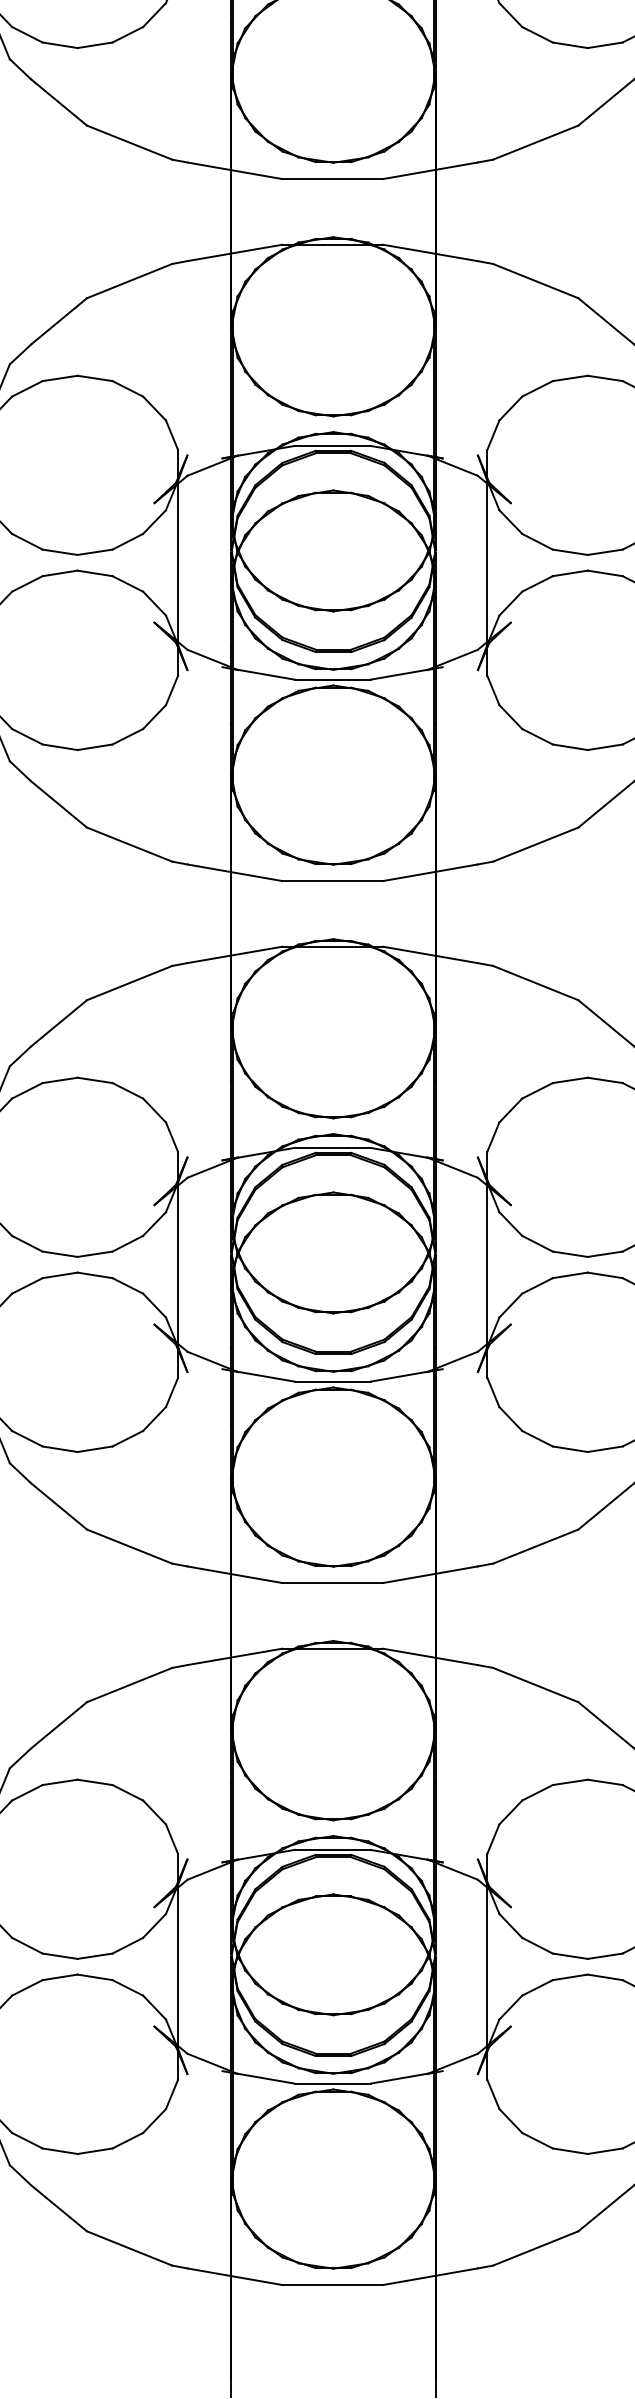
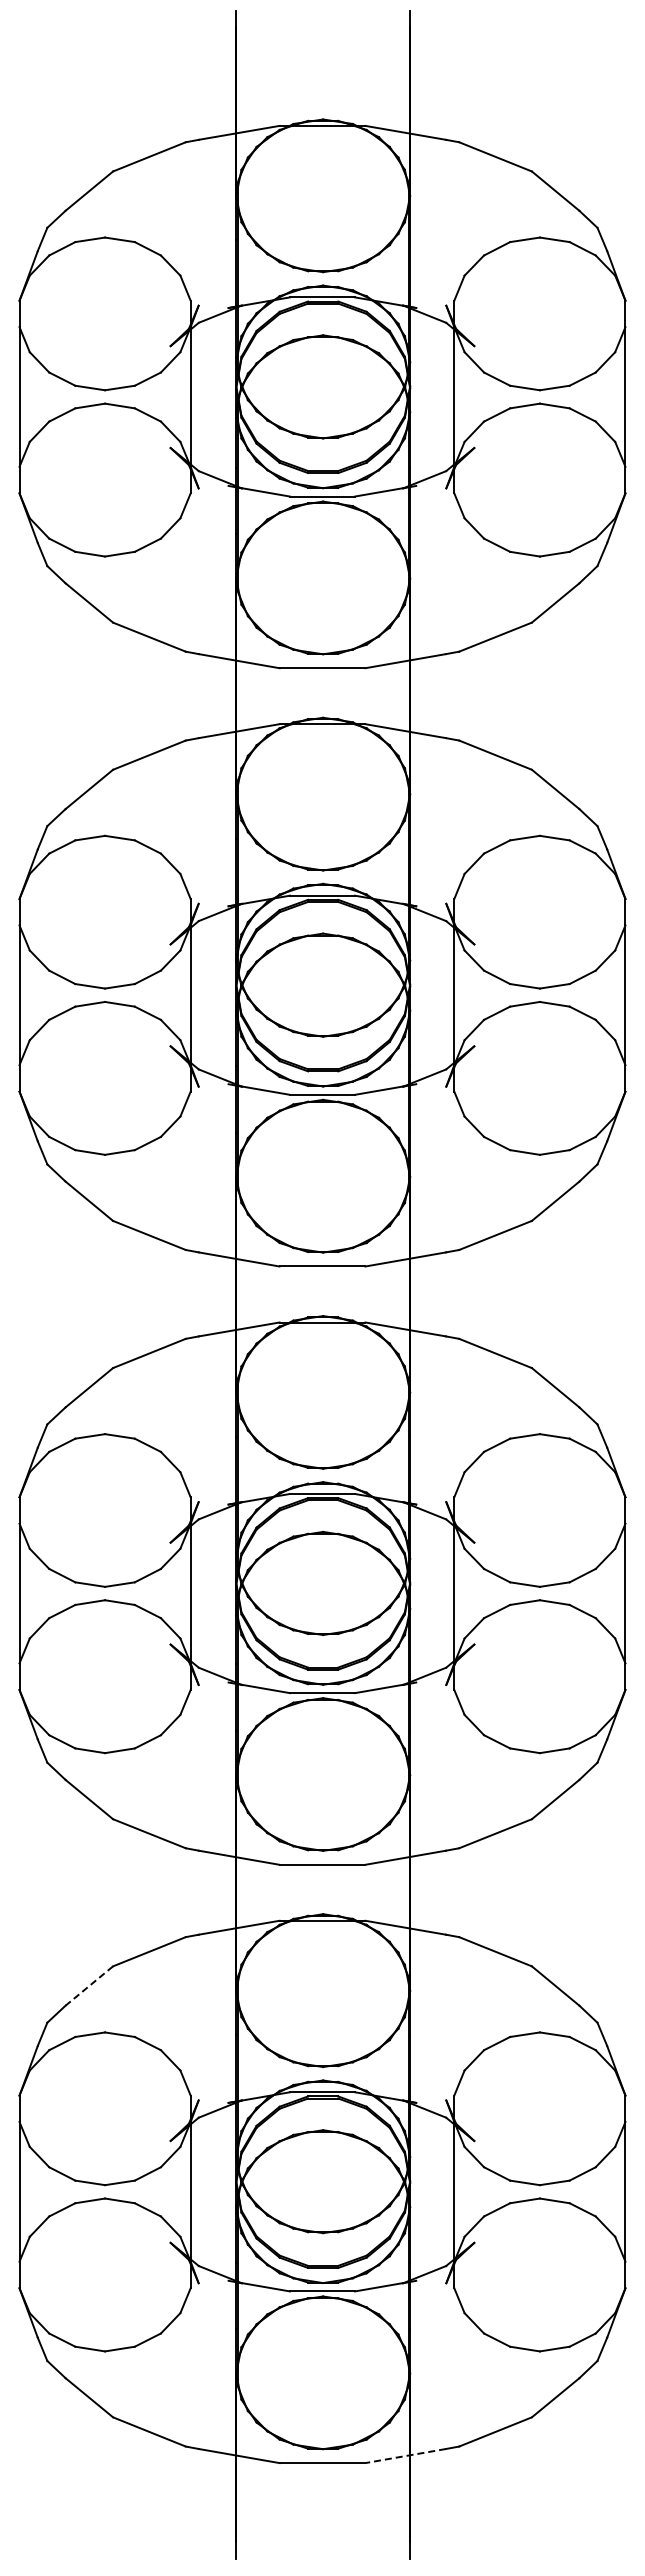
line: (59, 1725) -> (89, 1986), solid -> dashed
line: (430, 2277) -> (405, 2456), solid -> dashed

